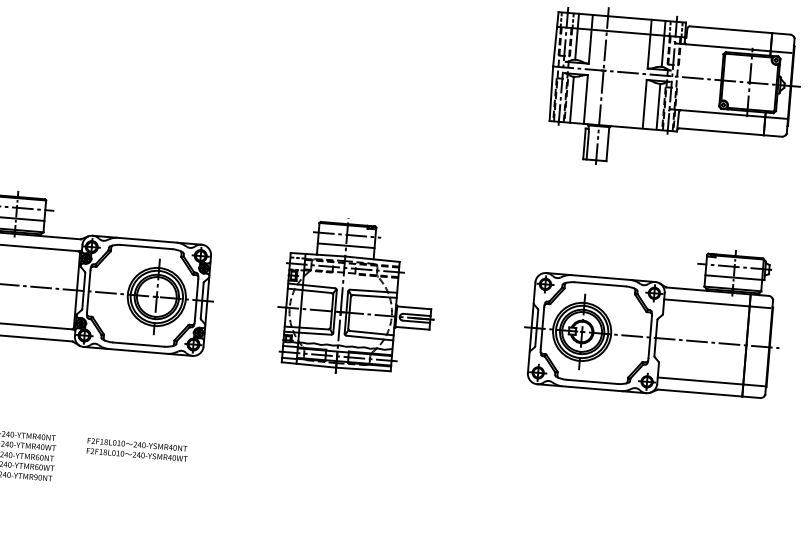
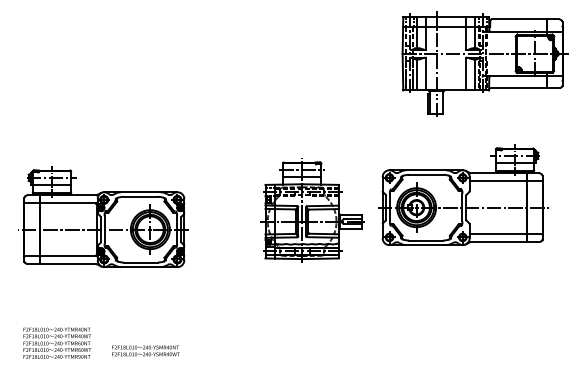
part: (357, 296) -> (312, 210), moved
part: (653, 318) -> (463, 194), moved
text: (137, 449) -> (145, 350), moved

